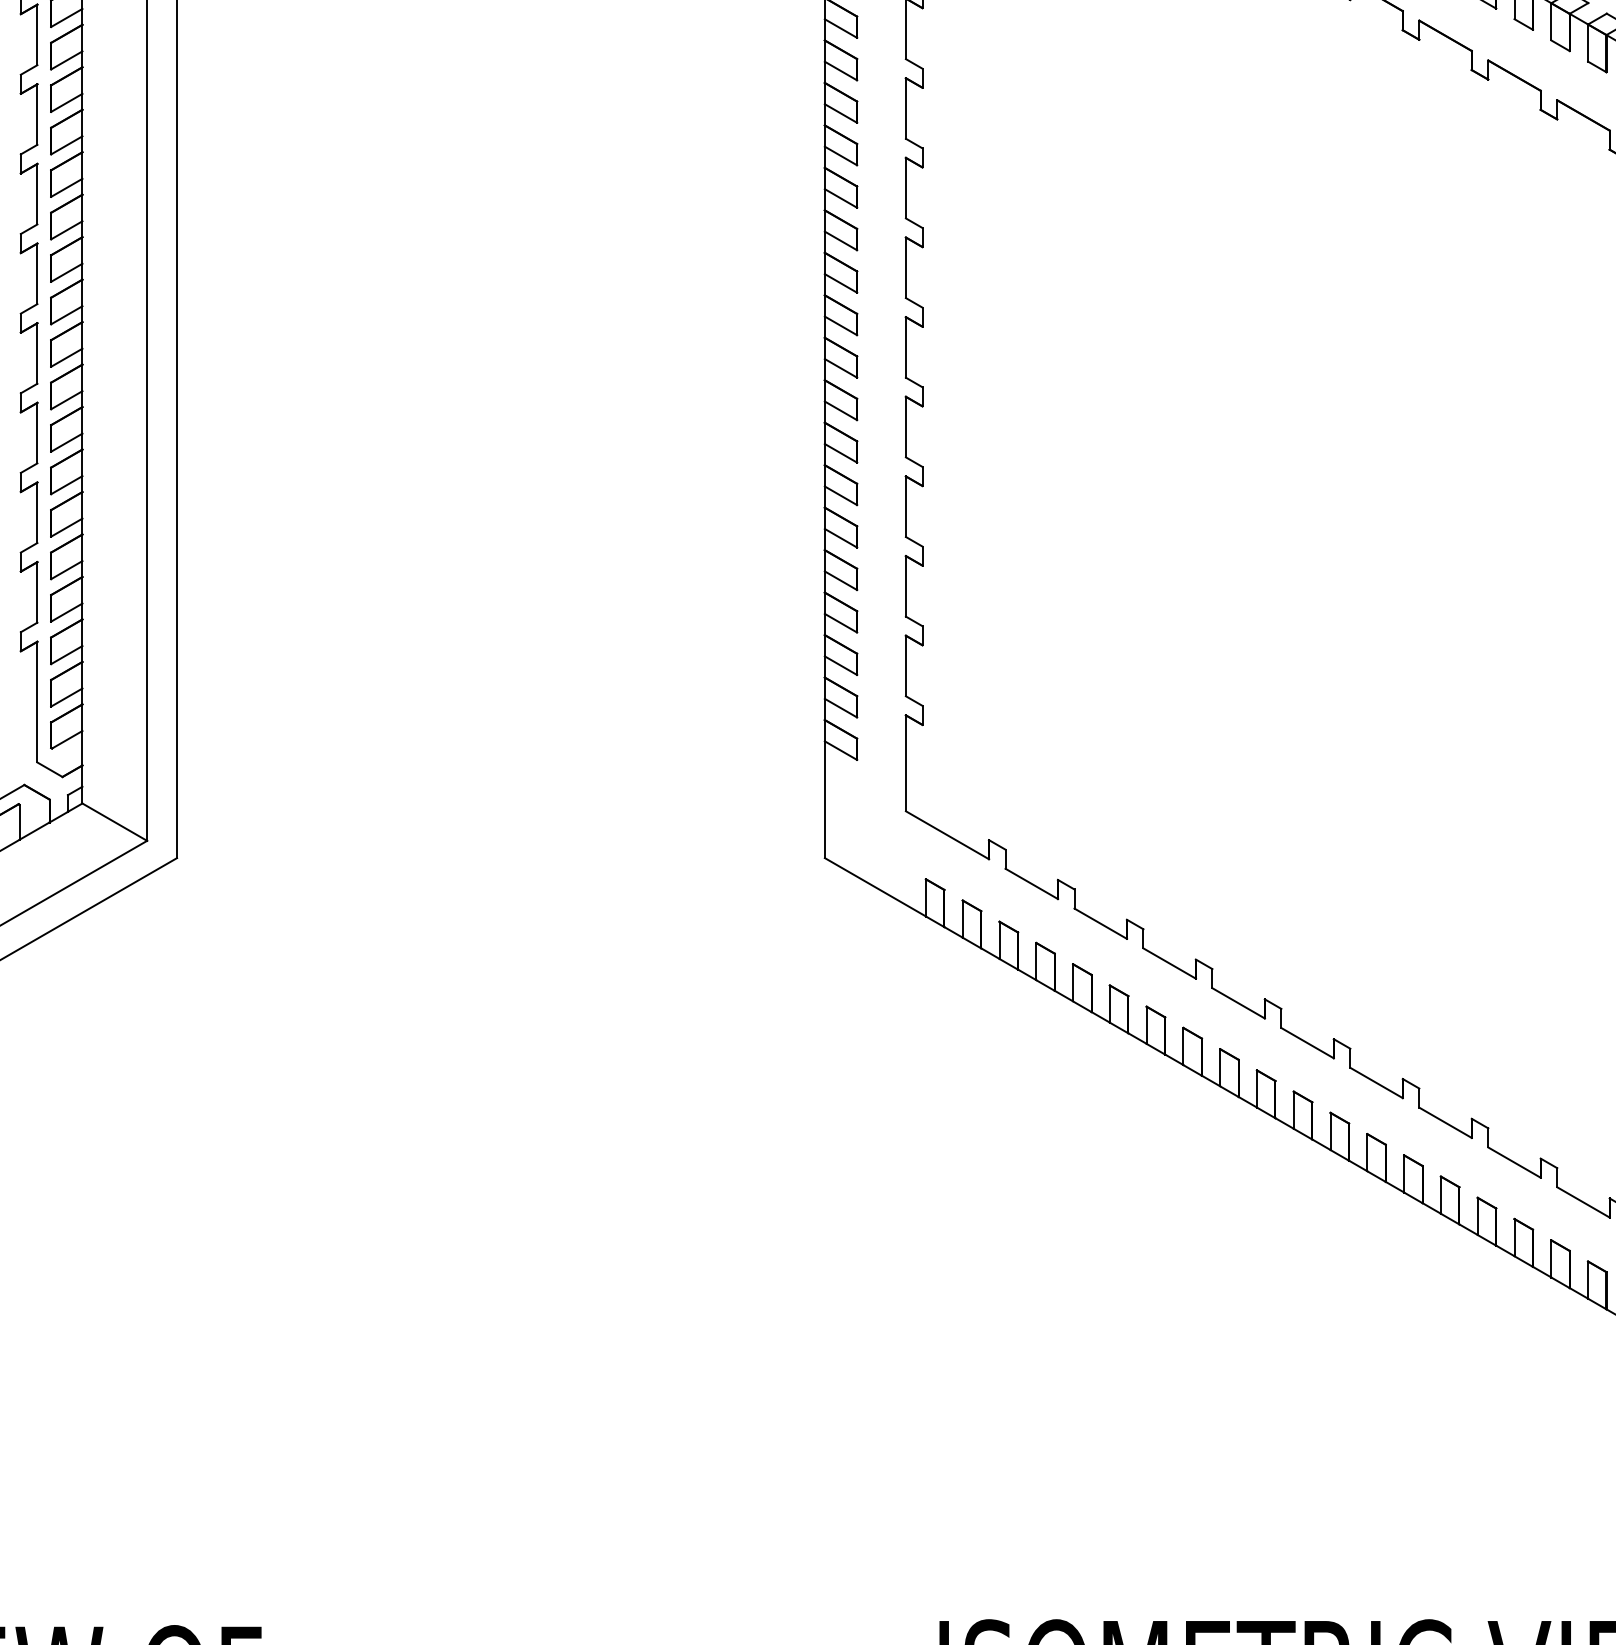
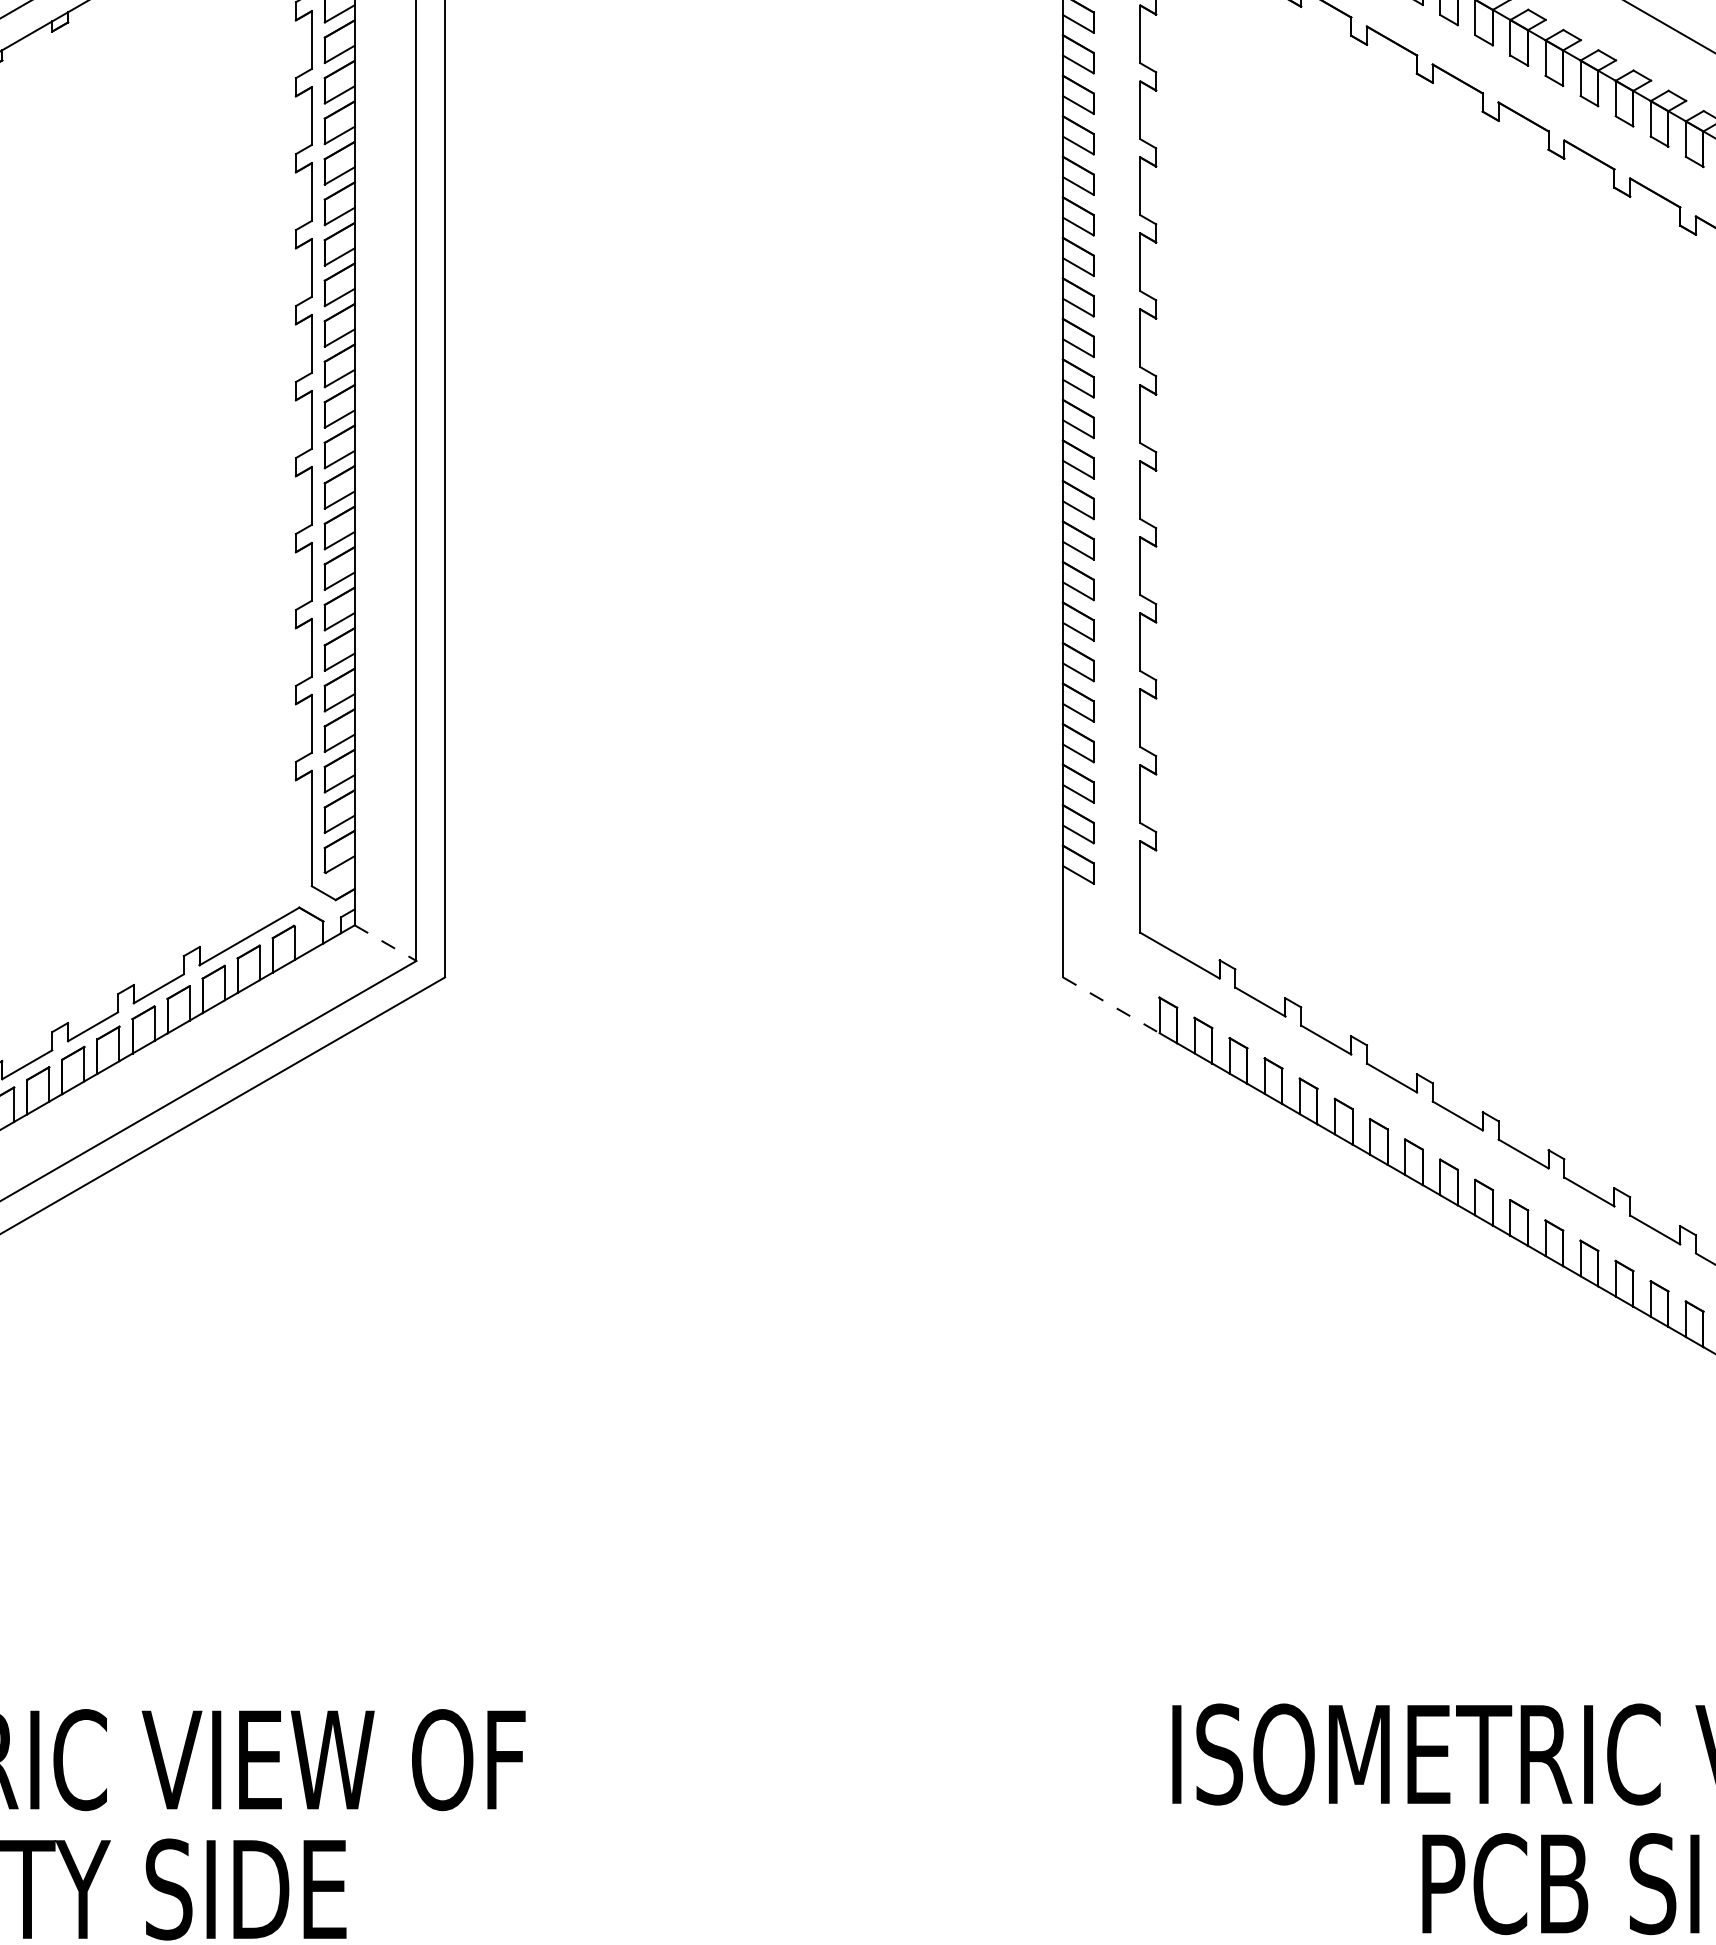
line: (114, 822) -> (385, 943), solid -> dashed
line: (875, 887) -> (1111, 1005), solid -> dashed

